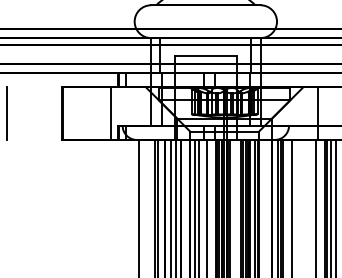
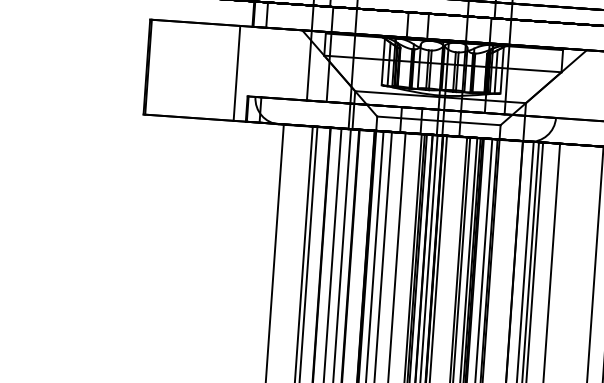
line: (7, 113) -> (49, 60), removed

